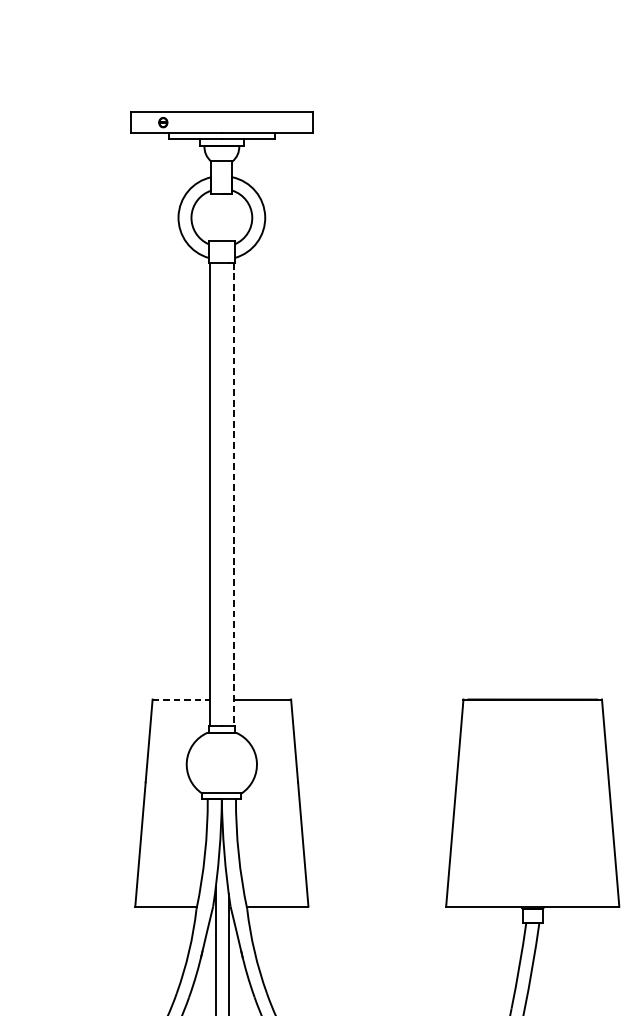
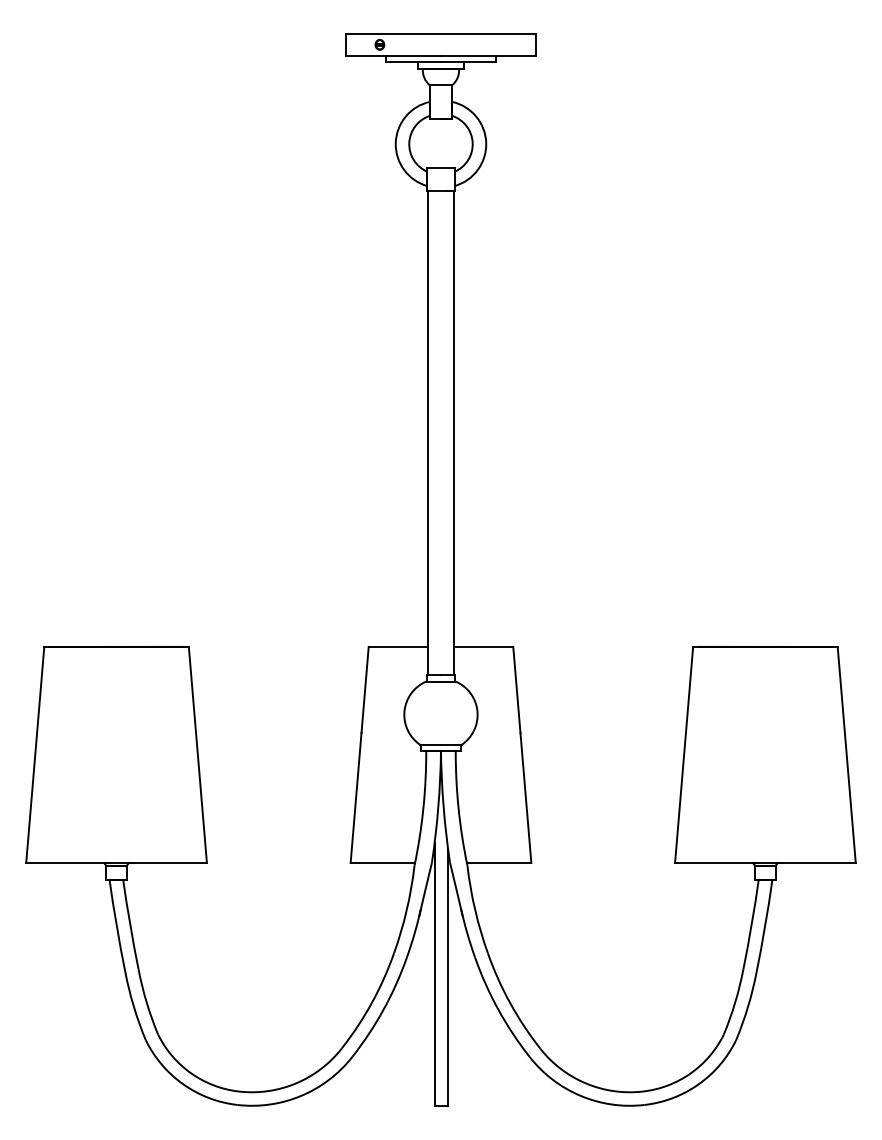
line: (233, 495) -> (453, 433), dashed -> solid
line: (181, 699) -> (398, 646), dashed -> solid

